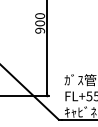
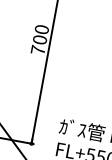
text: (40, 30) -> (38, 49), 900 -> 700

